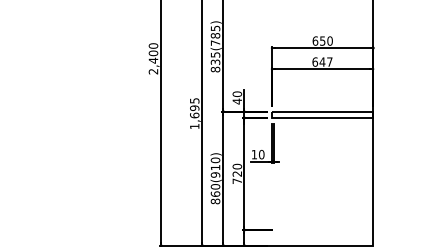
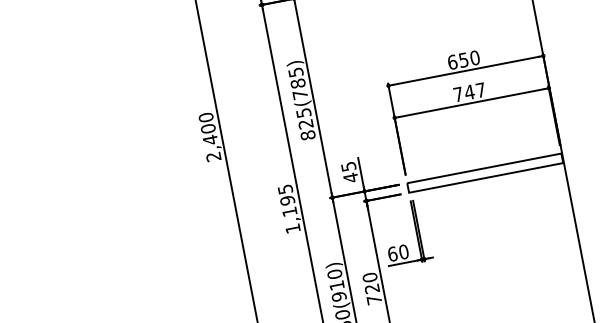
text: (215, 61) -> (305, 123), 835(785) -> 825(785)
text: (315, 61) -> (458, 93), 647 -> 747
text: (237, 94) -> (349, 167), 40 -> 45
text: (194, 115) -> (289, 211), 1,695 -> 1,195
text: (254, 154) -> (392, 253), 10 -> 60

